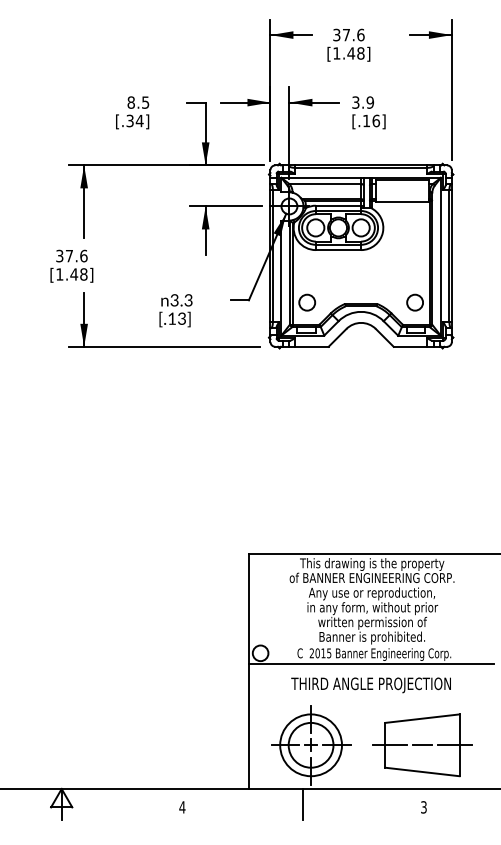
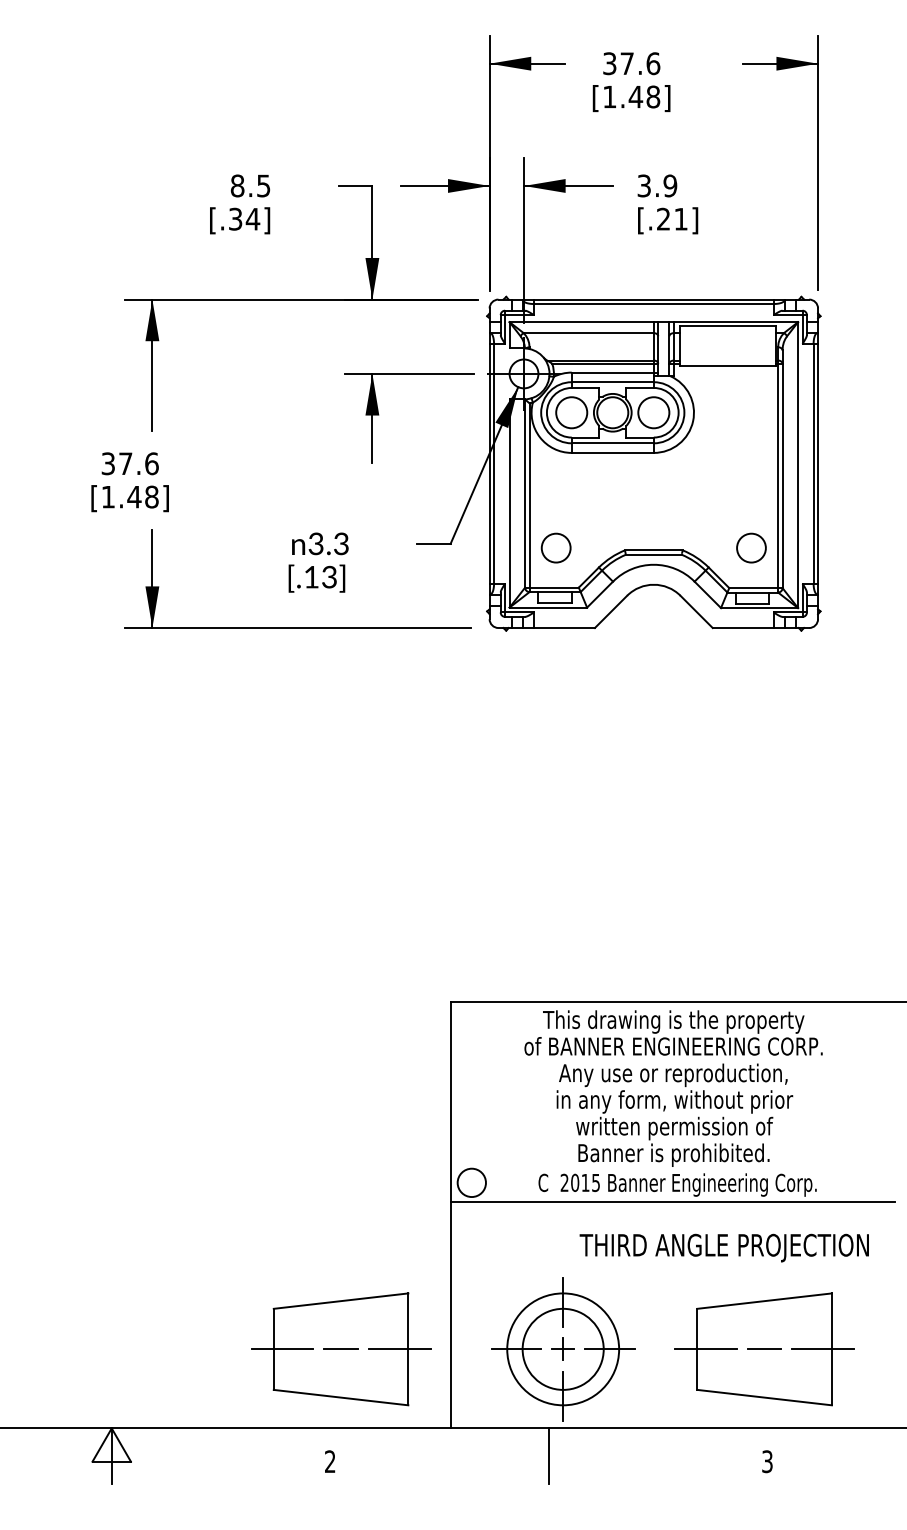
text: (371, 120) -> (672, 218), [.16] -> [.21]
text: (370, 685) -> (723, 1248), moved
part: (188, 745) -> (341, 1349), added
text: (182, 807) -> (330, 1461), 4 -> 2

